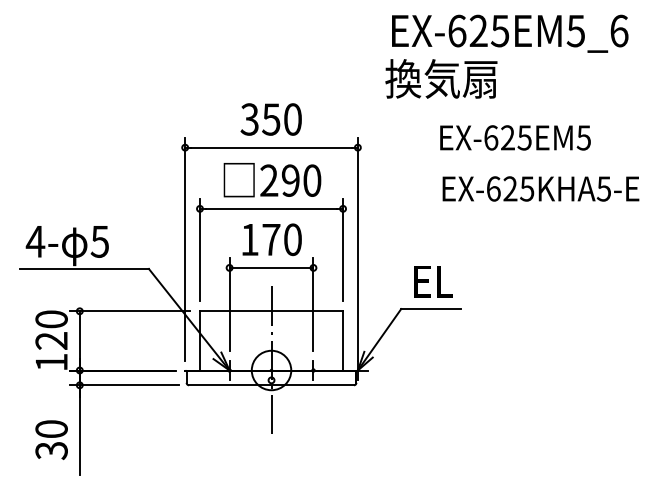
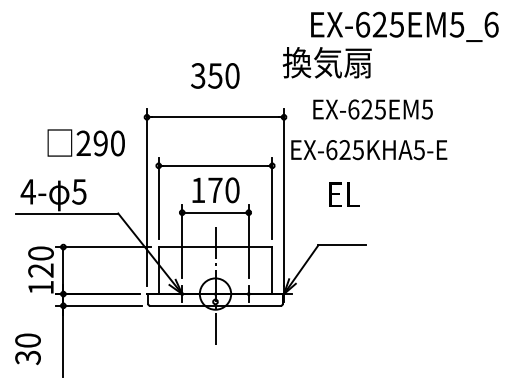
text: (441, 78) -> (327, 62), moved
text: (271, 118) -> (215, 75), moved
text: (514, 137) -> (372, 109), moved
text: (271, 179) -> (85, 142), moved
text: (541, 189) -> (369, 150), moved
text: (434, 281) -> (344, 194), moved
text: (50, 440) -> (27, 349), moved

